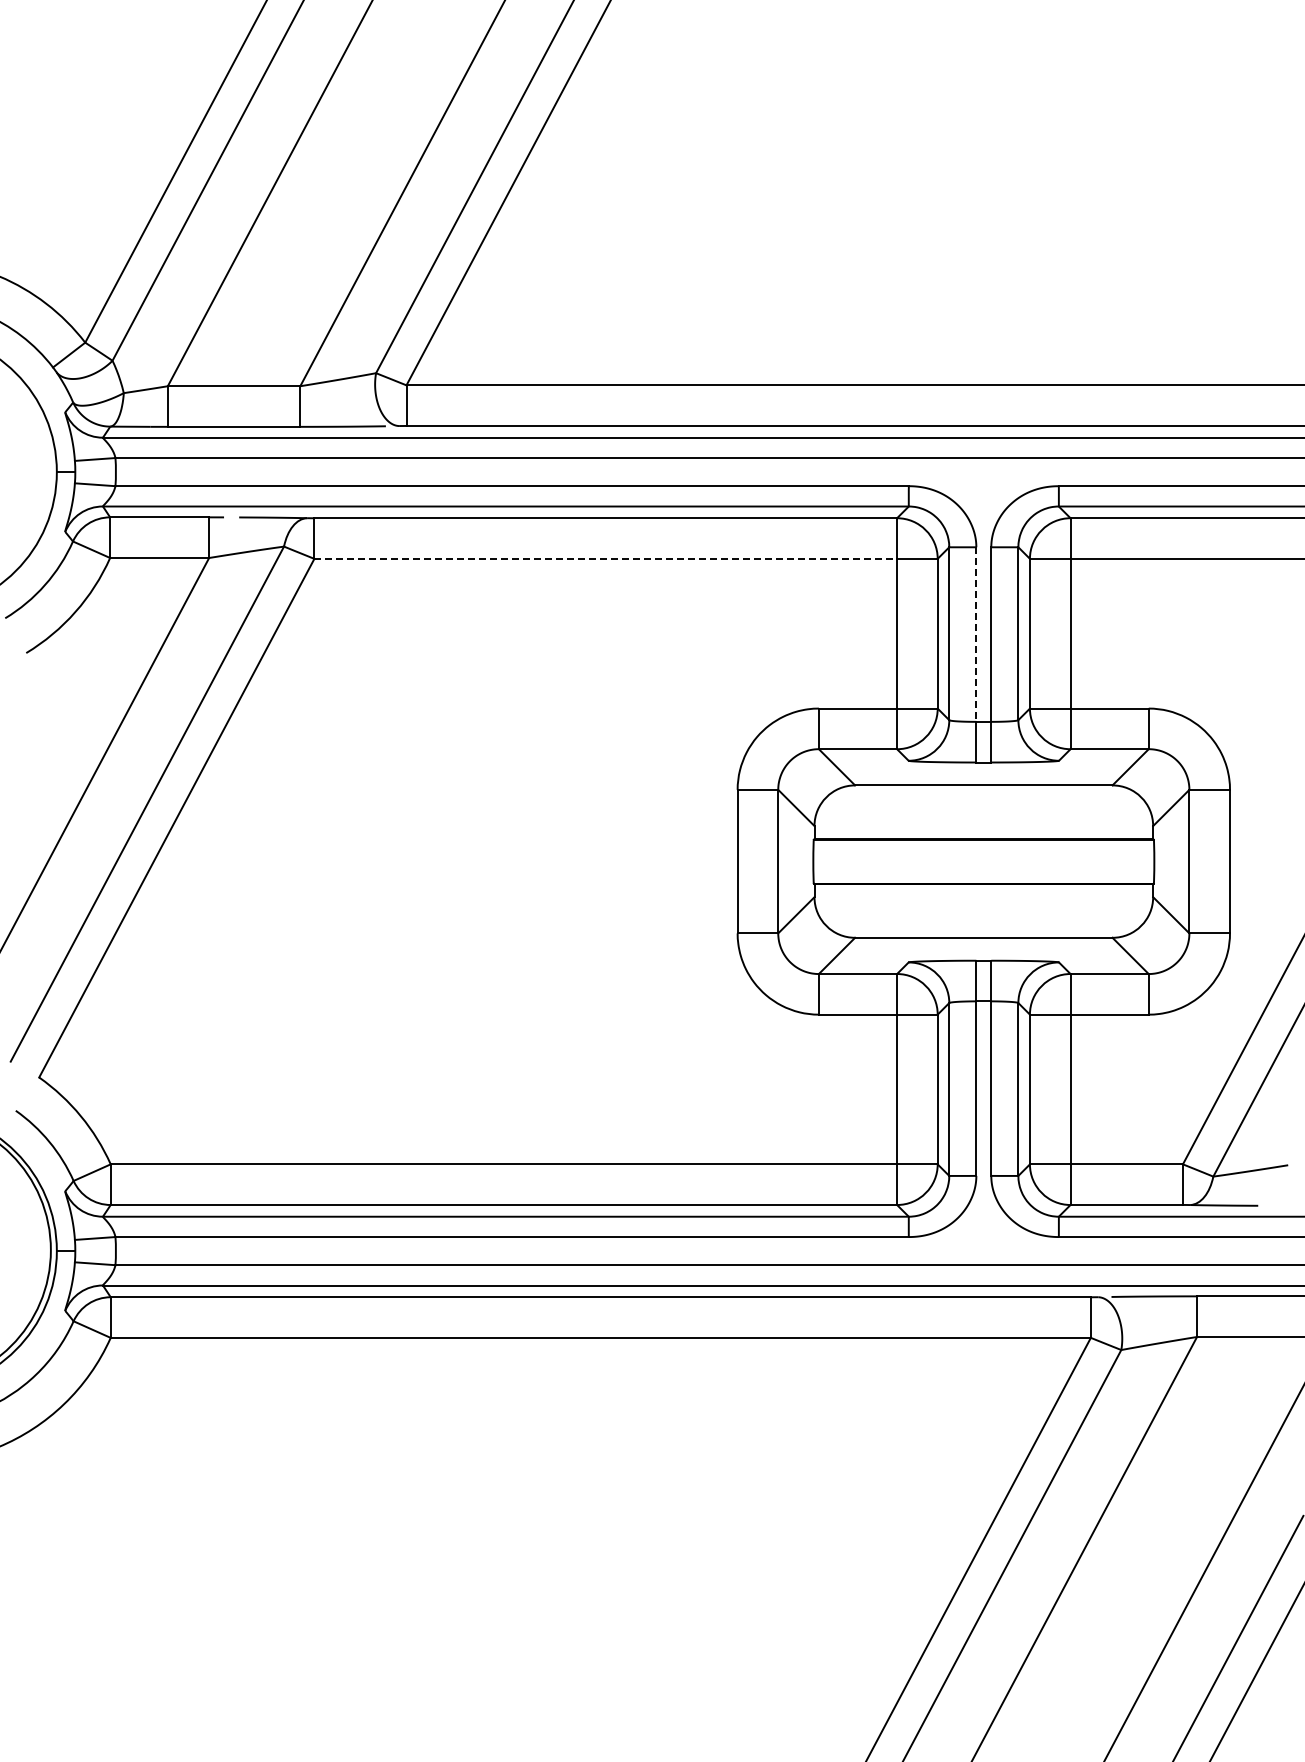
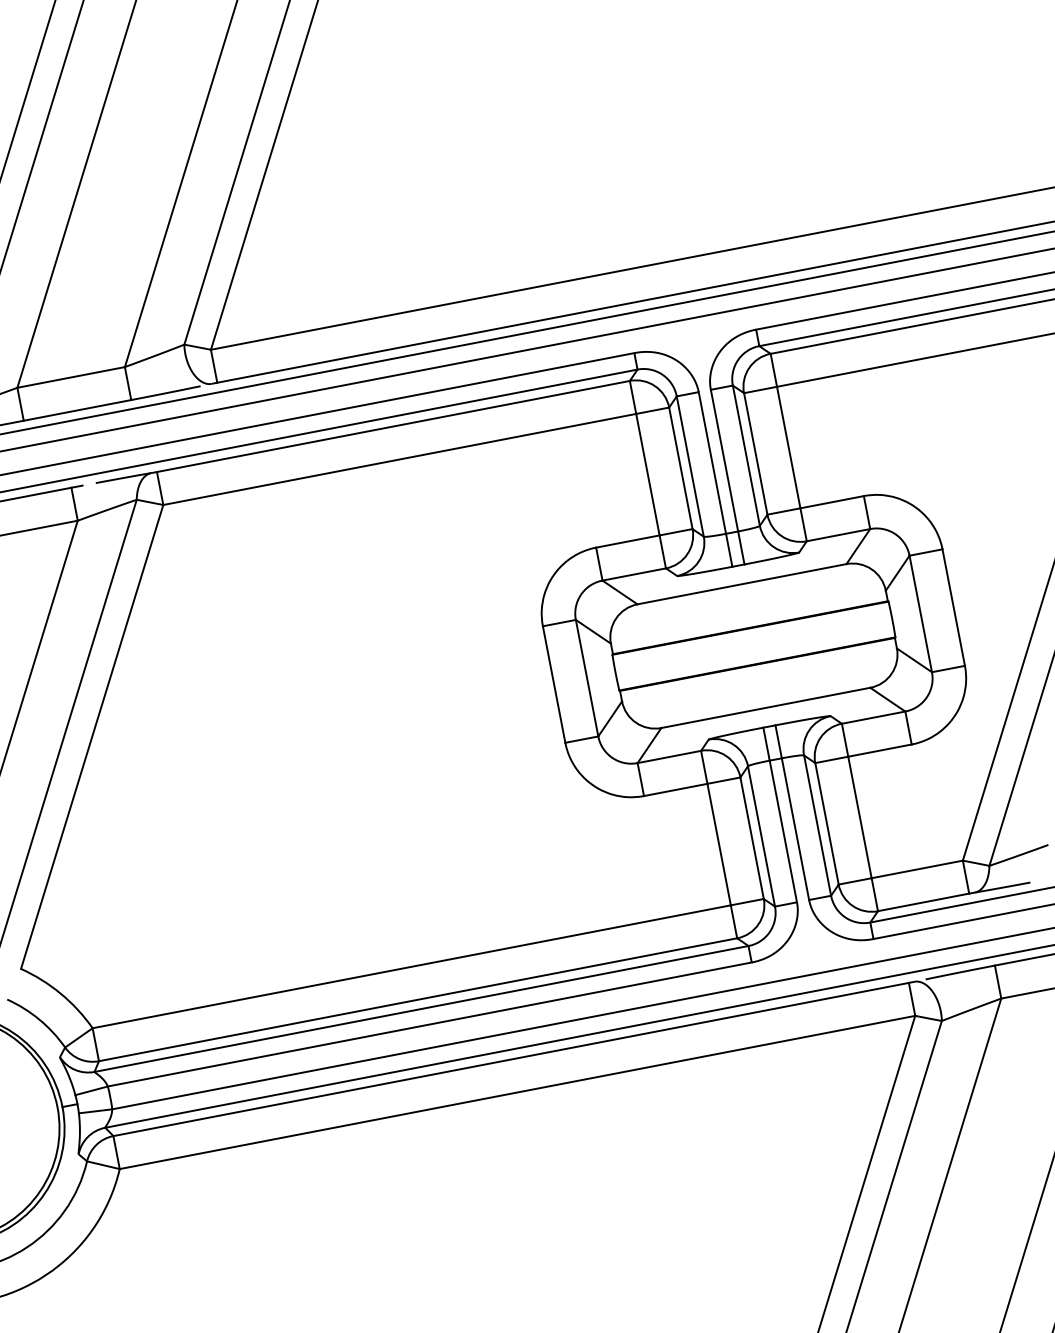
line: (606, 558) -> (400, 459), dashed -> solid
line: (976, 635) -> (712, 463), dashed -> solid

